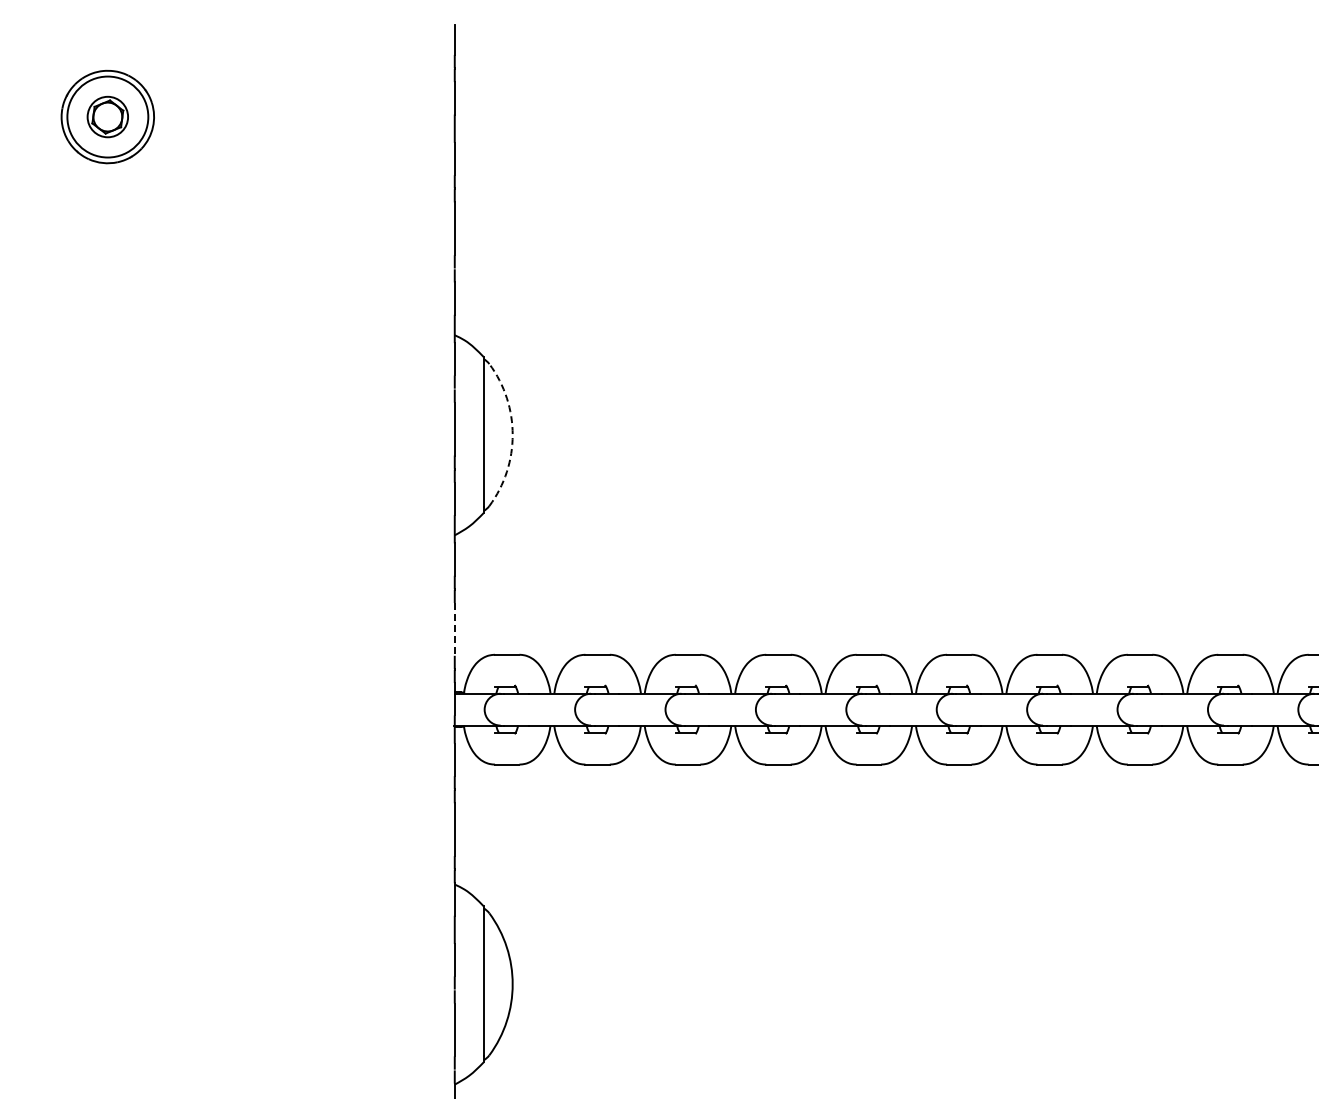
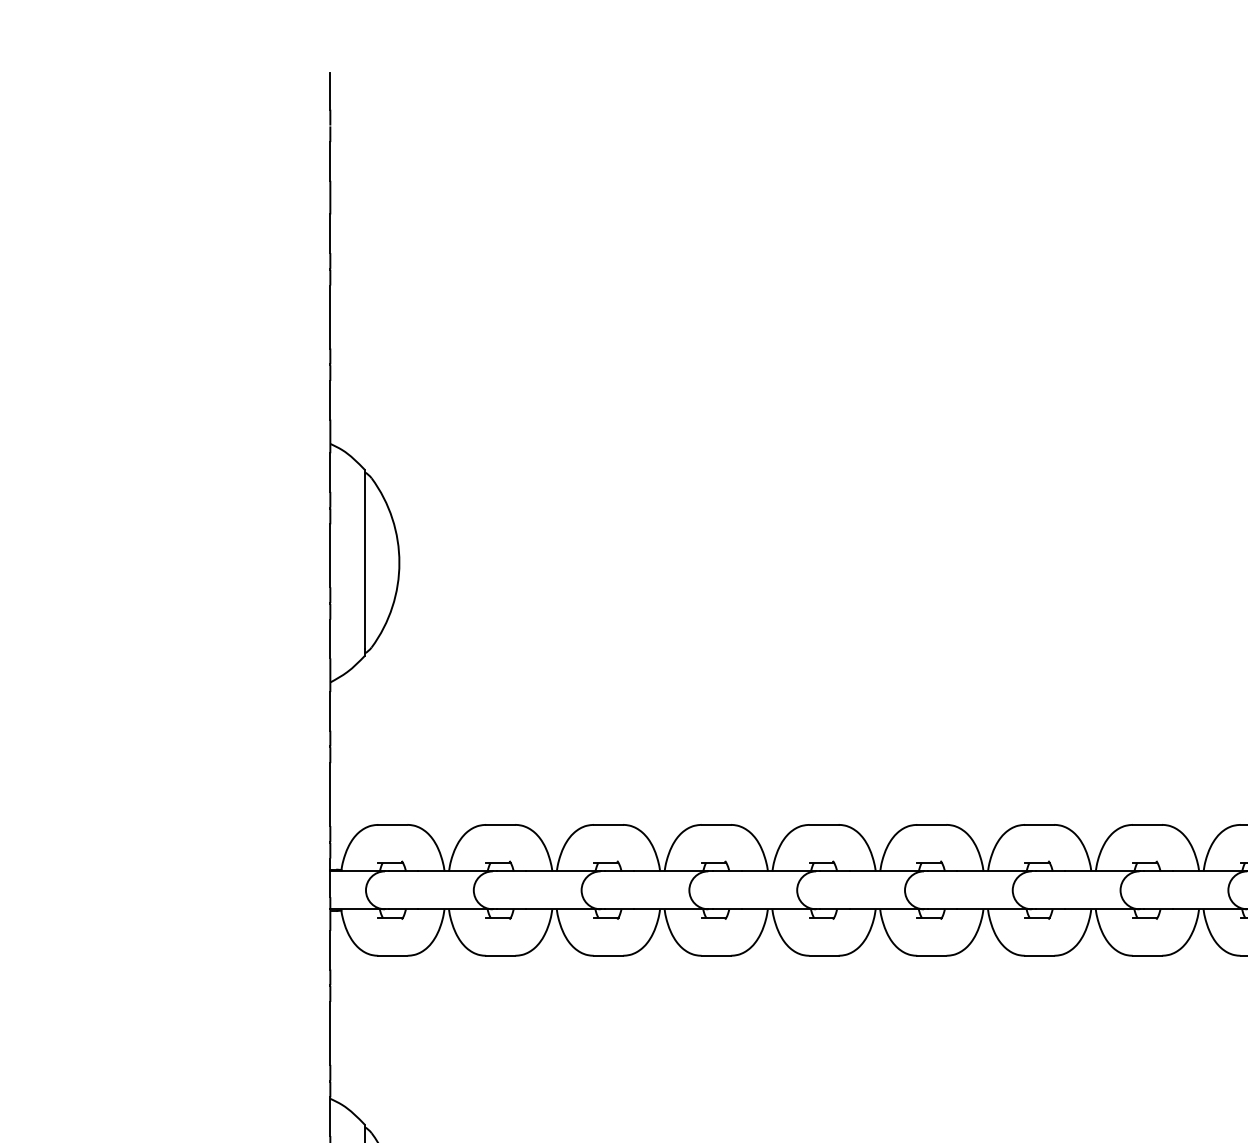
arc: (512, 435) -> (399, 563), dashed -> solid
line: (454, 629) -> (330, 794), dashed -> solid

